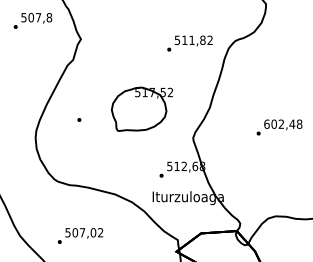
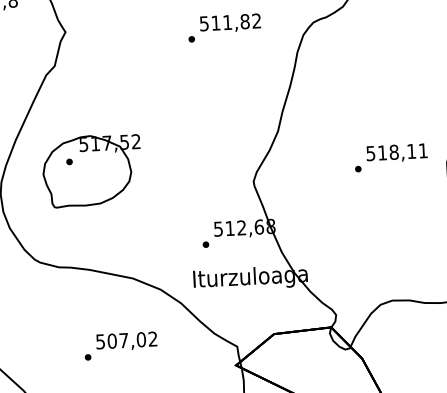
text: (189, 43) -> (223, 27), moved
part: (141, 108) -> (91, 169), moved
text: (283, 123) -> (397, 150), 602,48 -> 518,11
text: (80, 235) -> (120, 345), moved

